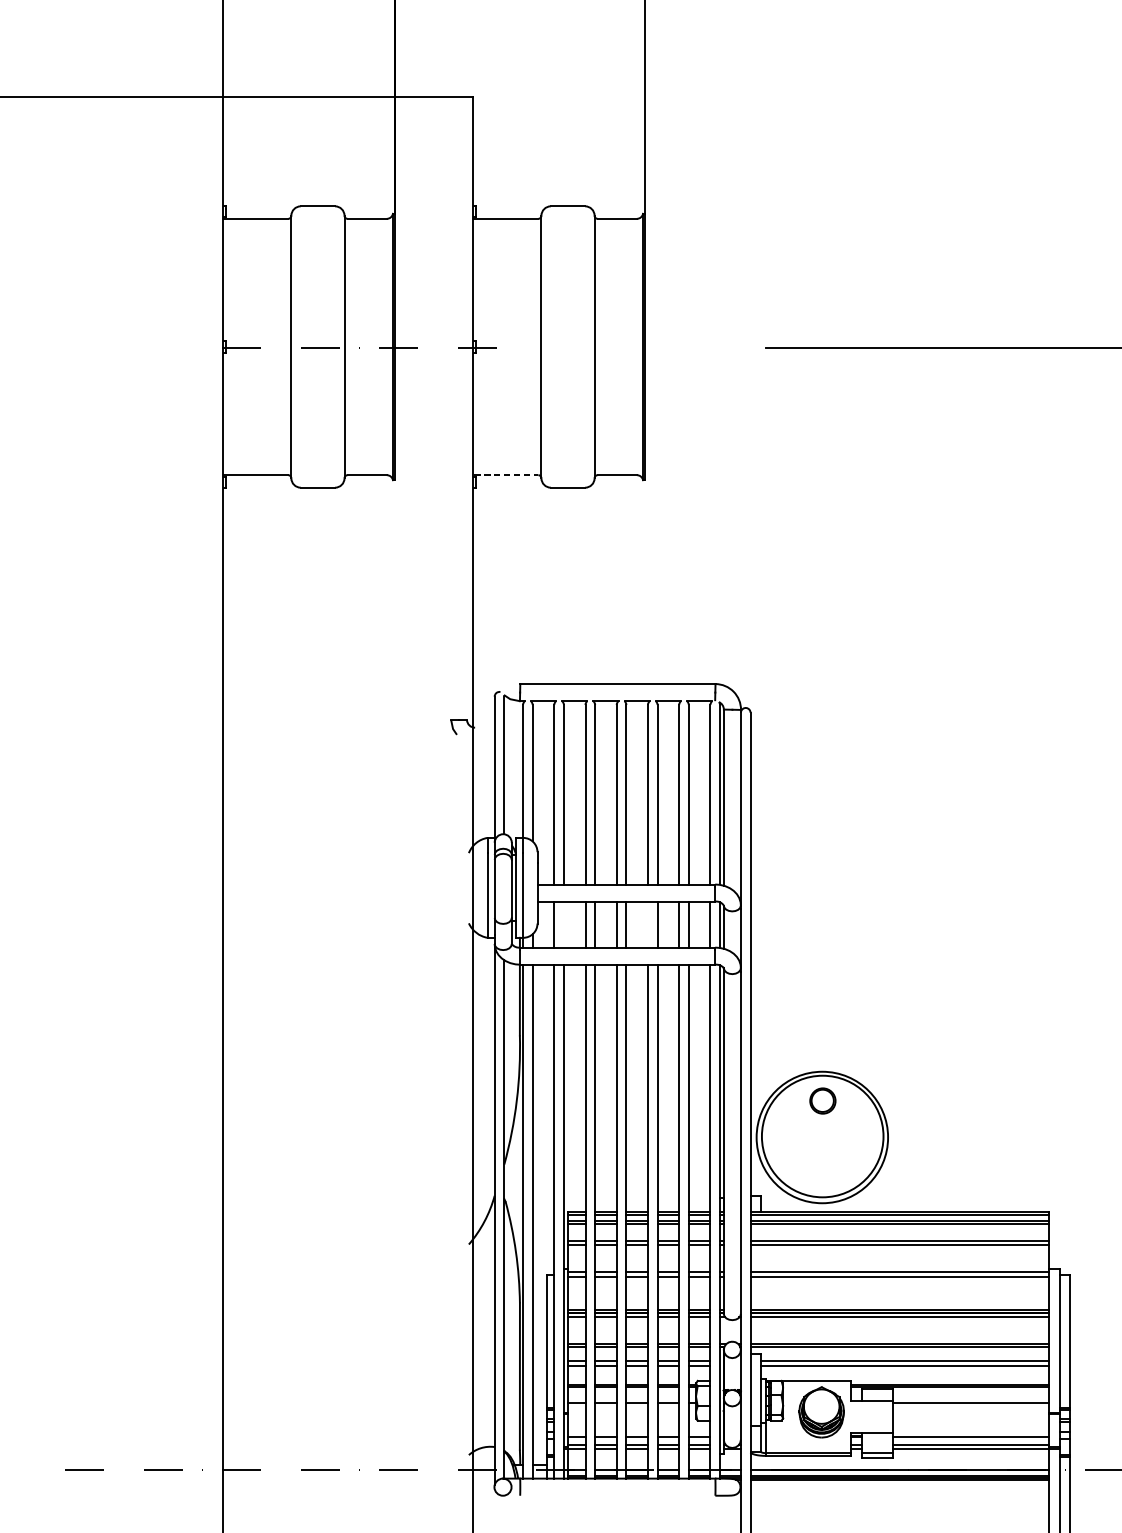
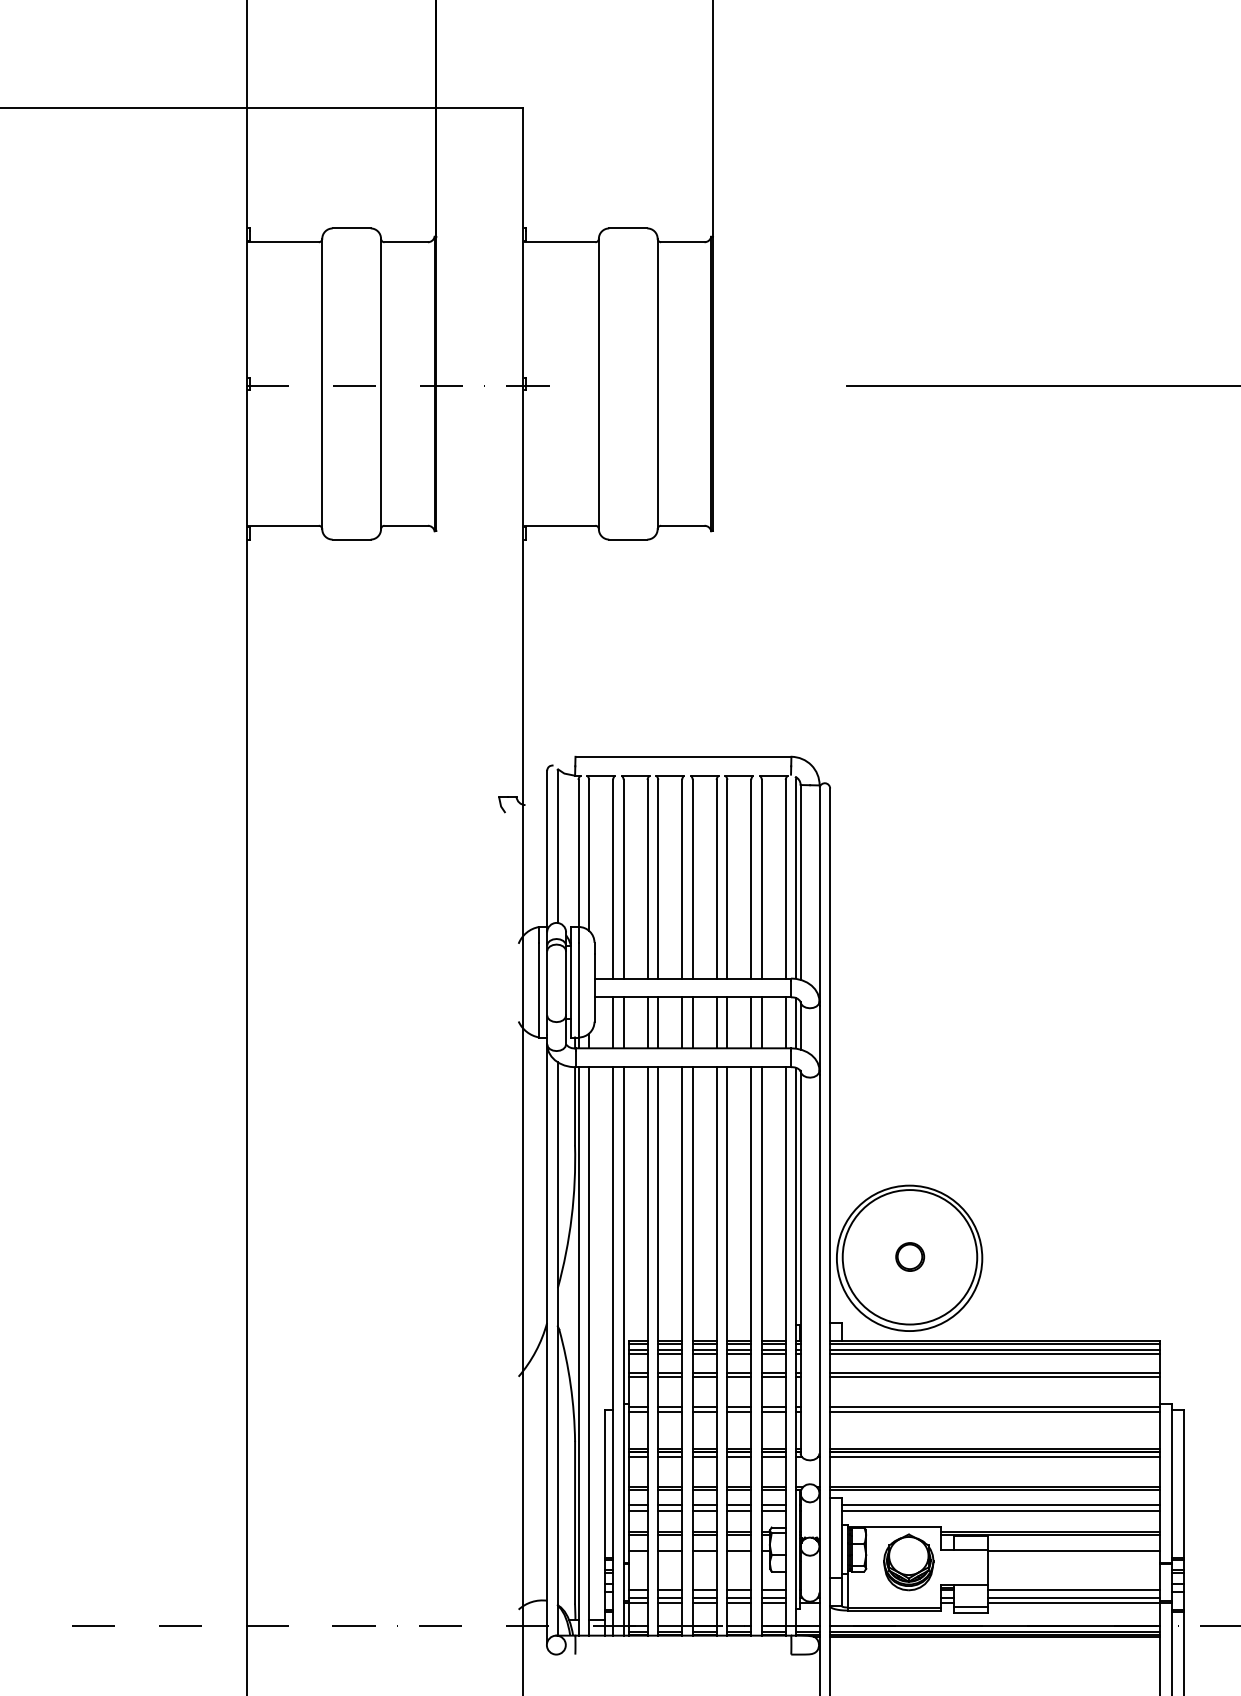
line: (506, 474) -> (560, 525), dashed -> solid
line: (563, 924) -> (623, 1022), added
line: (647, 924) -> (716, 1022), added
part: (823, 1100) -> (910, 1256), moved

